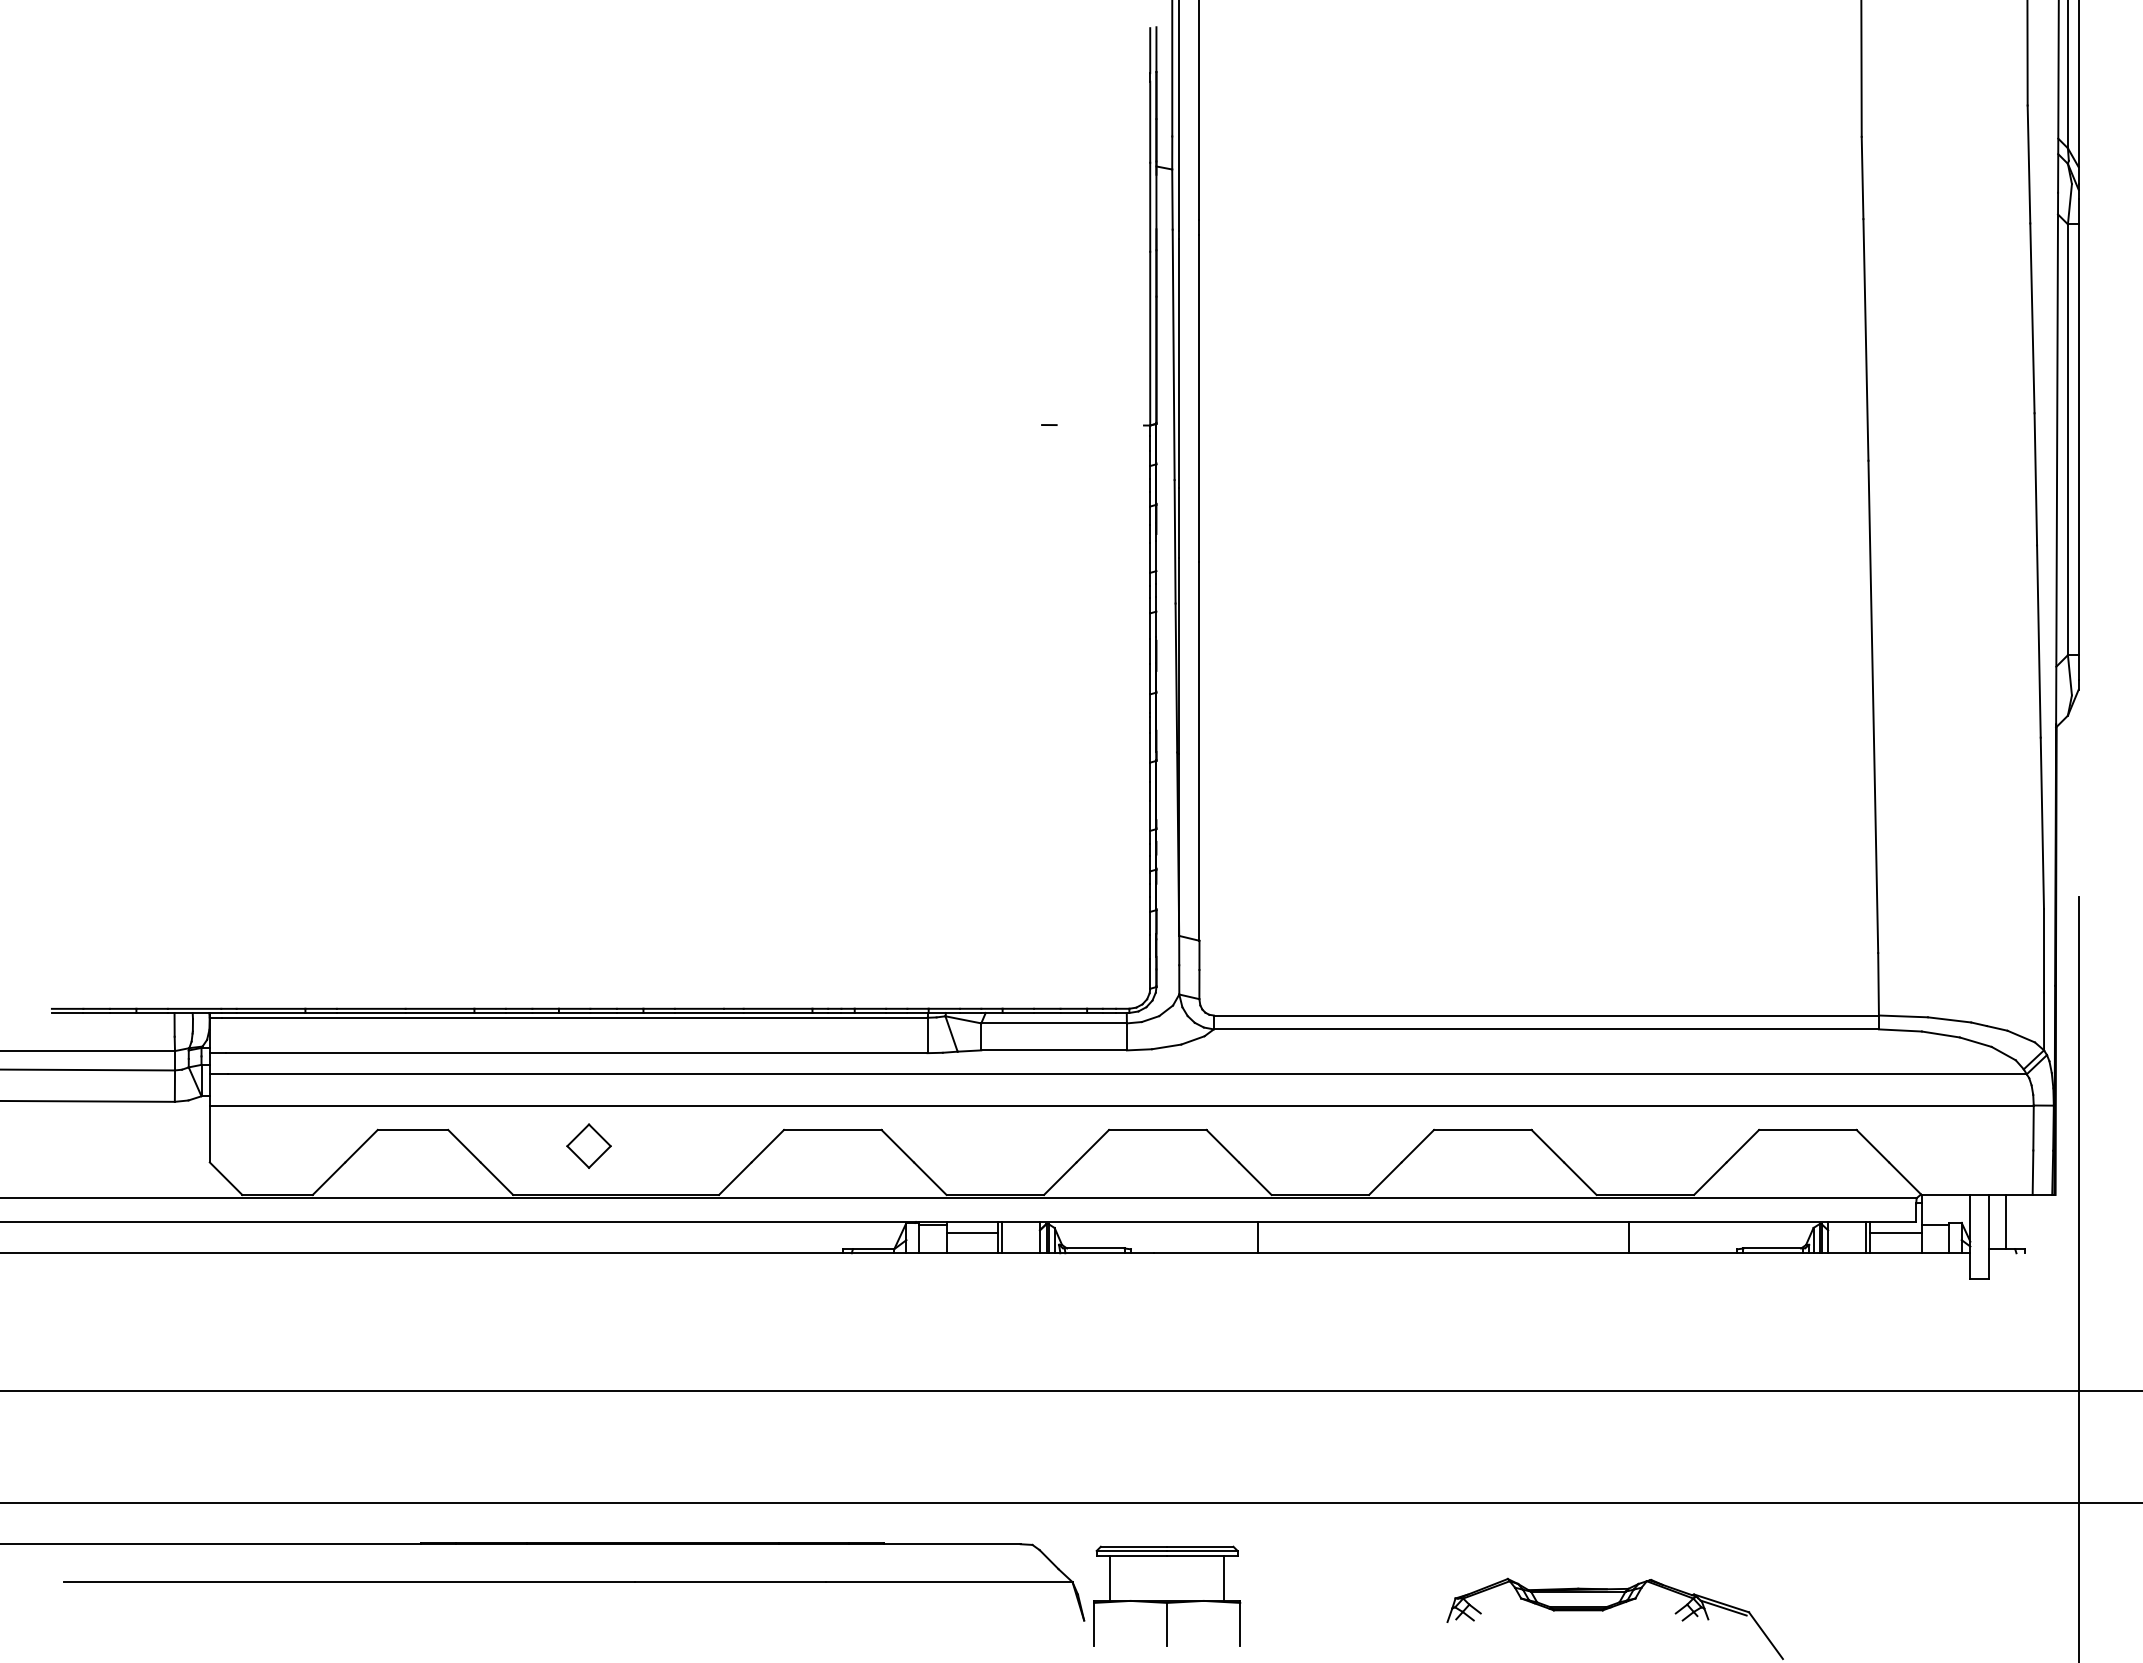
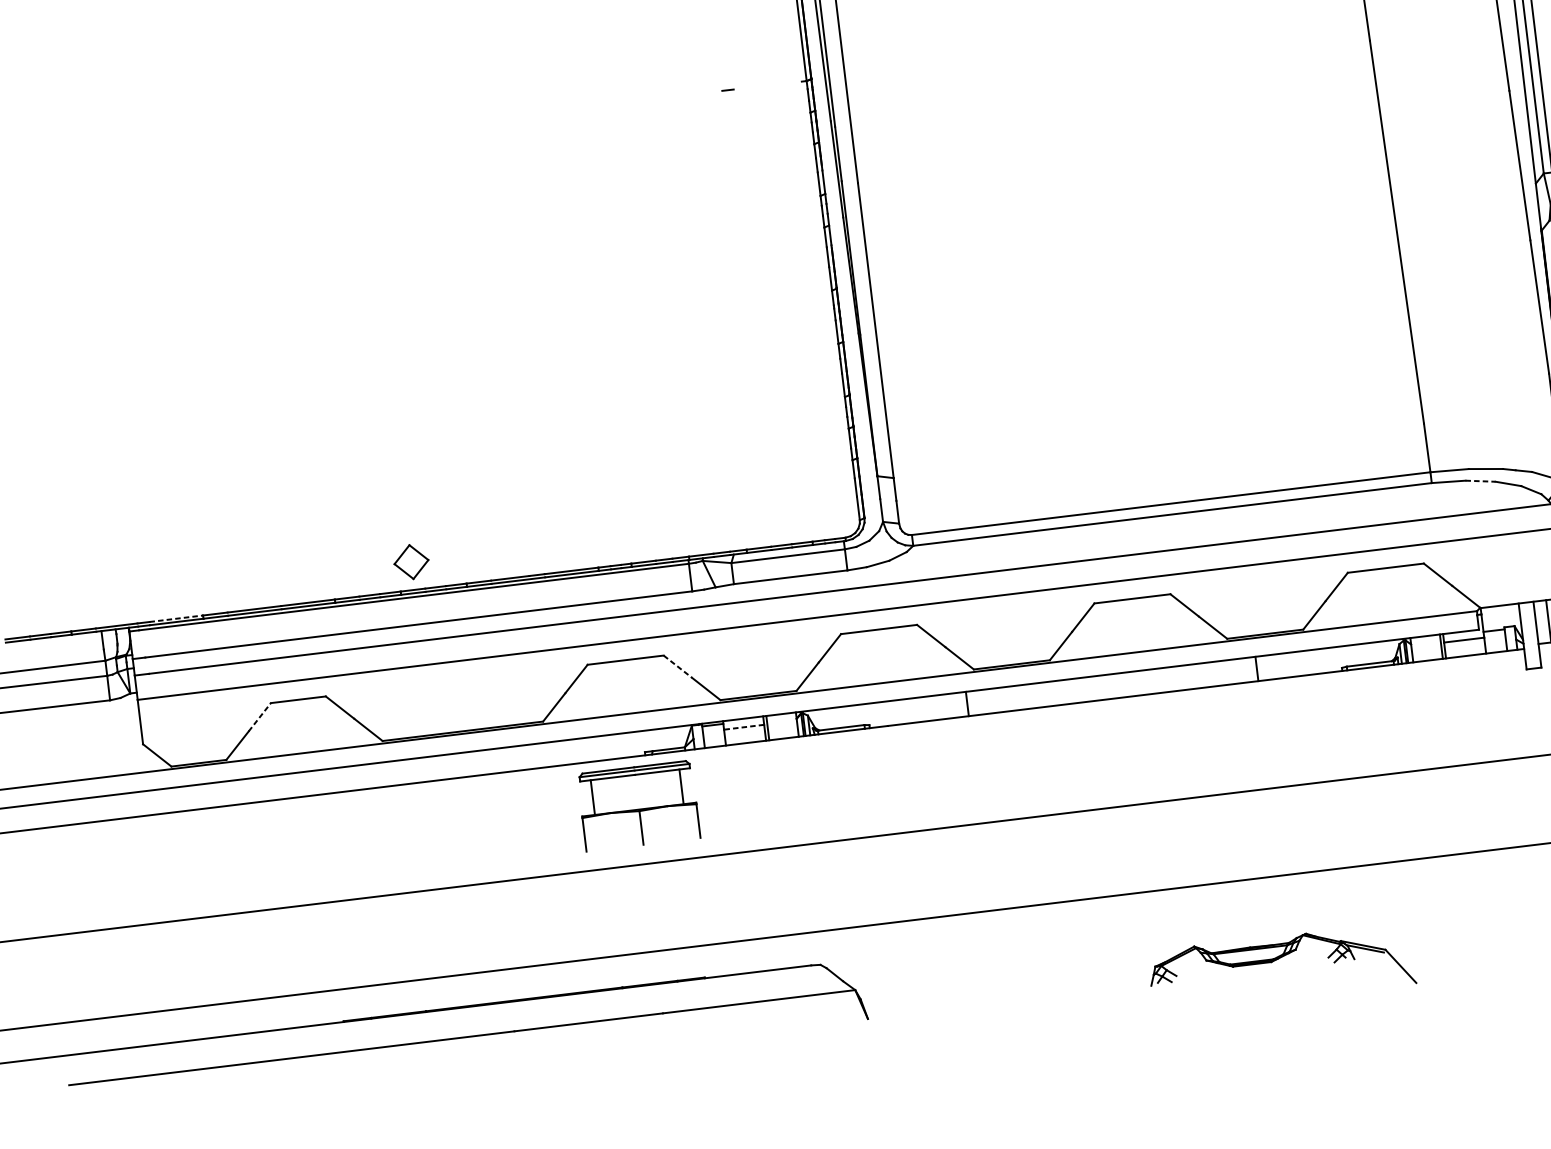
line: (271, 1008) -> (176, 618), solid -> dashed
line: (1941, 1034) -> (1481, 481), solid -> dashed
part: (588, 1145) -> (411, 561), moved
line: (361, 1146) -> (259, 717), solid -> dashed
line: (897, 1146) -> (677, 666), solid -> dashed
line: (972, 1232) -> (744, 726), solid -> dashed
part: (1167, 1595) -> (639, 805), moved

